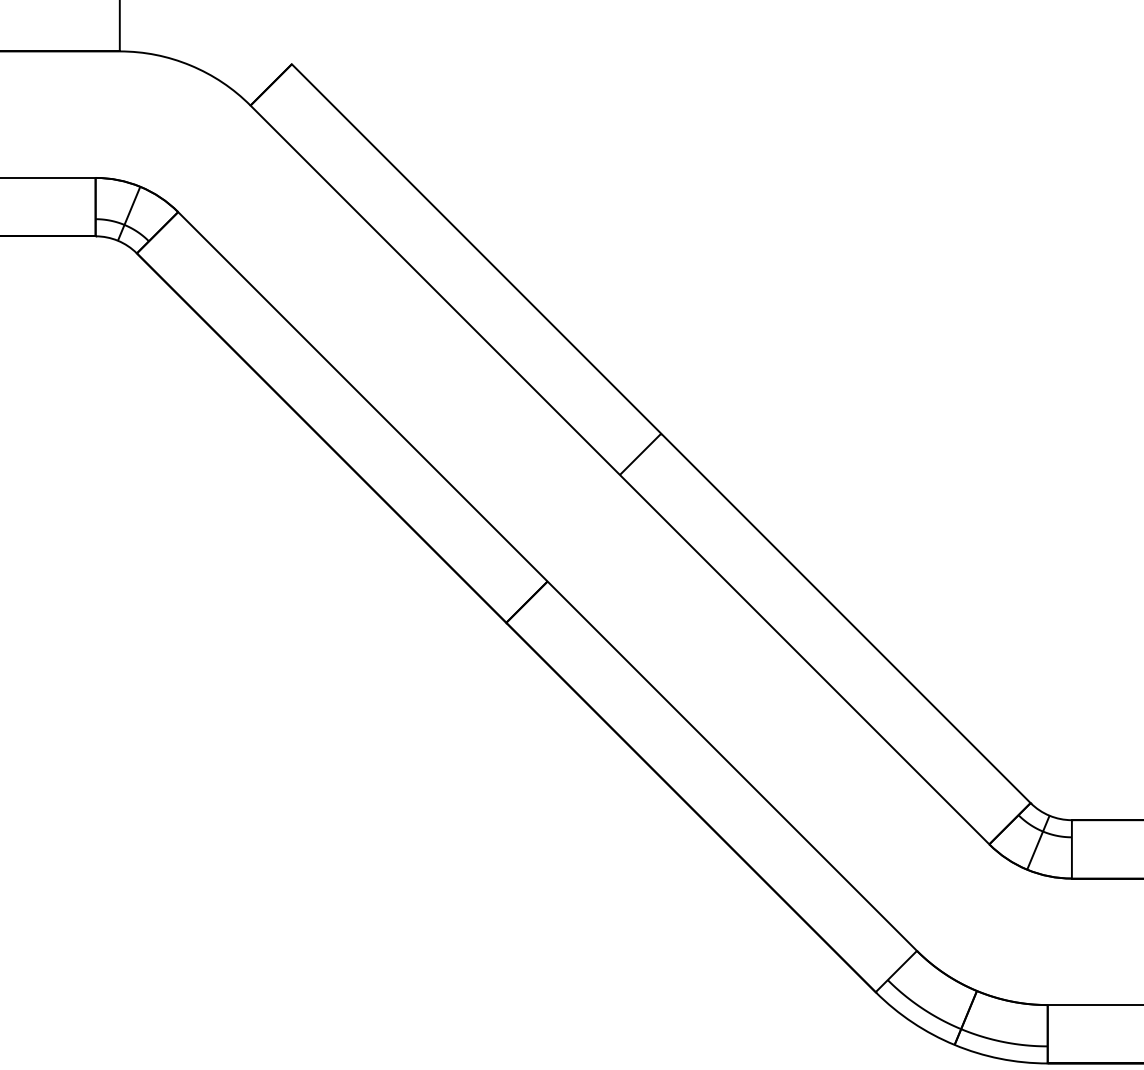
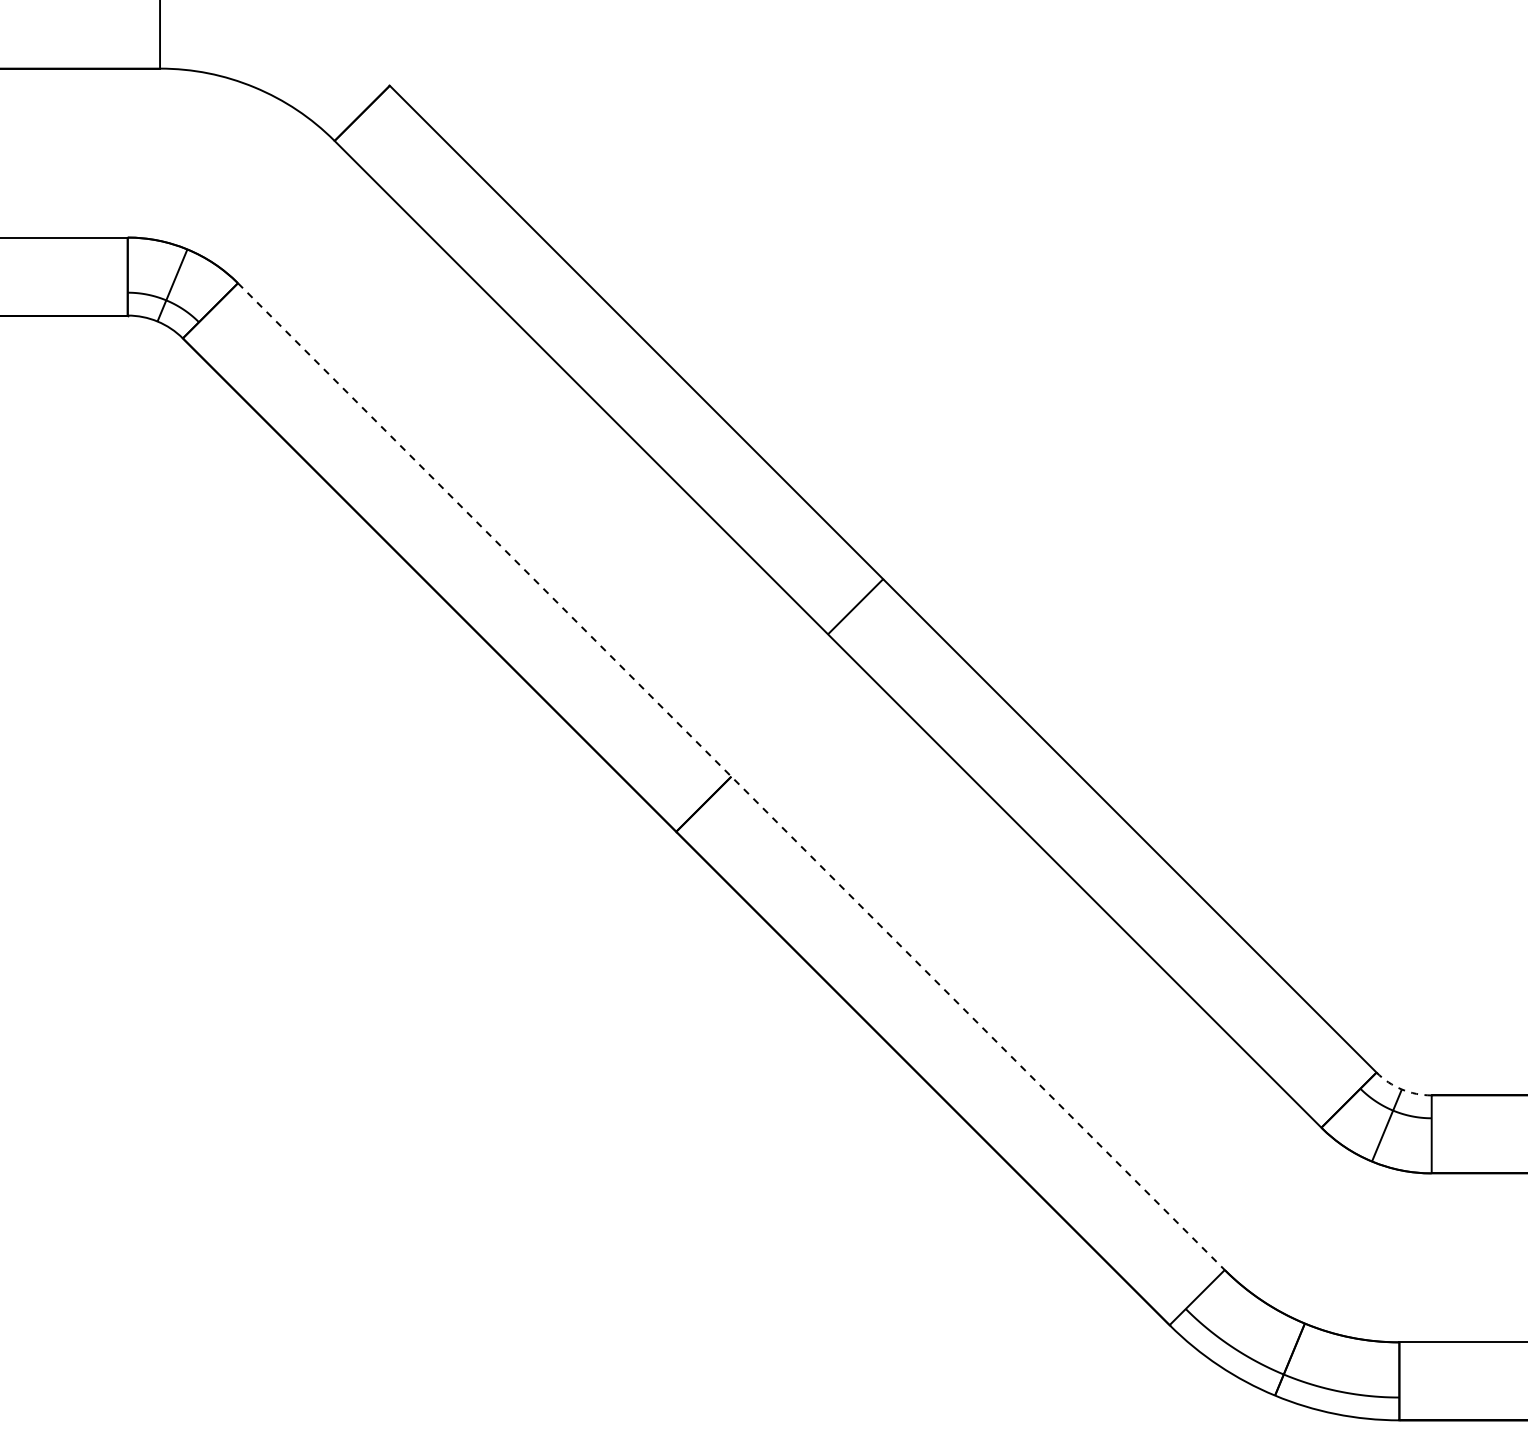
line: (547, 581) -> (731, 776), solid -> dashed
arc: (1049, 815) -> (1401, 1089), solid -> dashed

